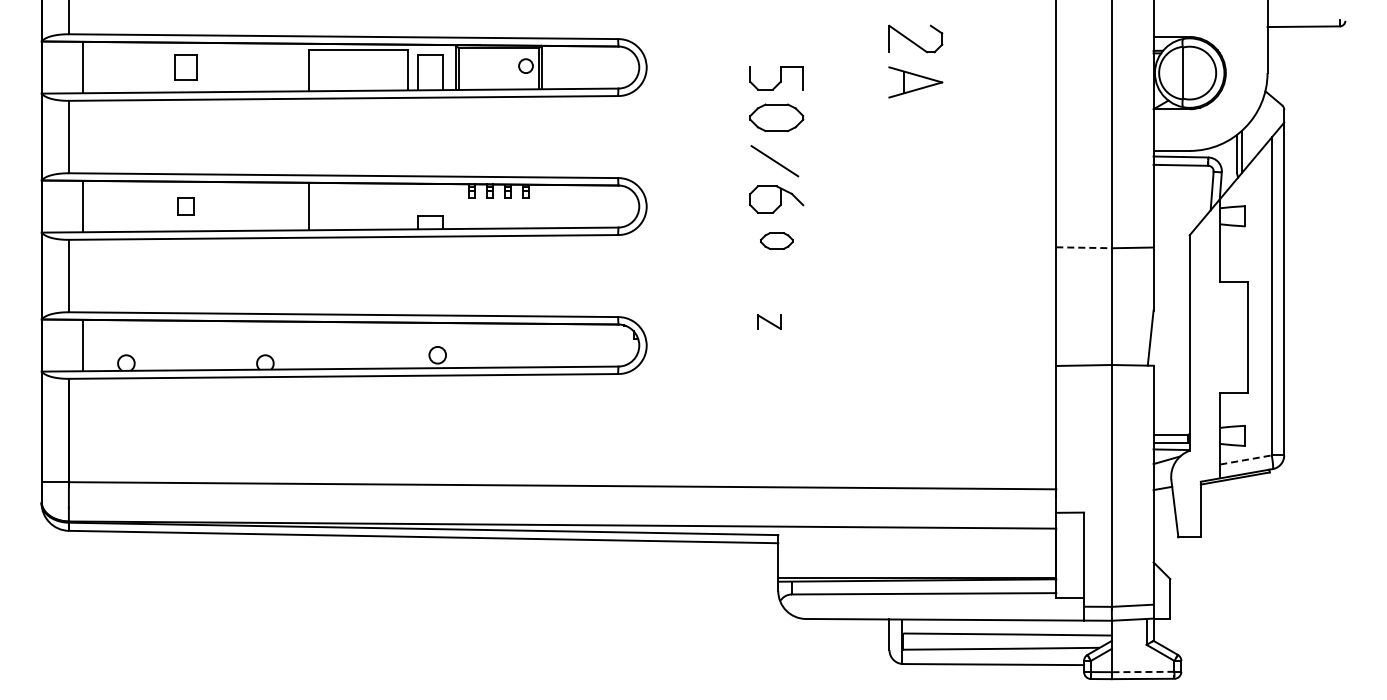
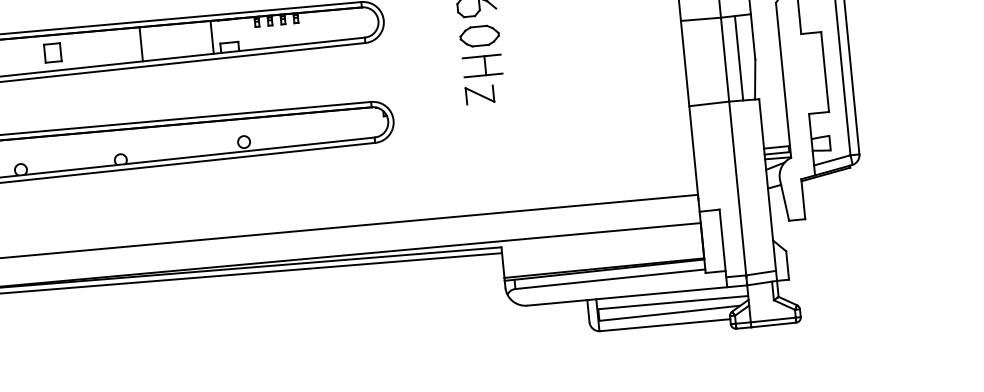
part: (185, 206) -> (52, 52), size x1.43
line: (407, 206) -> (211, 37), added
part: (776, 240) -> (479, 35), size x1.67
line: (1084, 247) -> (701, 19), dashed -> solid
part: (776, 282) -> (482, 65), added
line: (1131, 306) -> (739, 58), added
part: (769, 321) -> (480, 94), size x1.67
line: (1246, 459) -> (832, 160), dashed -> solid
line: (1142, 672) -> (772, 320), dashed -> solid

